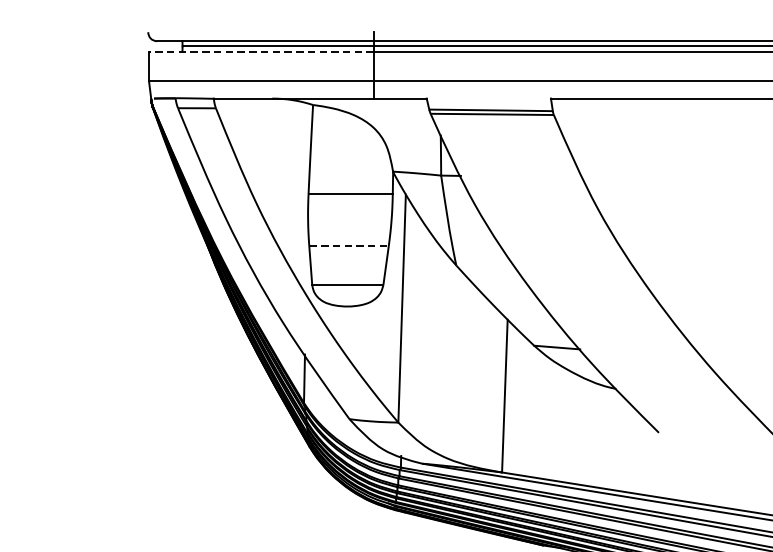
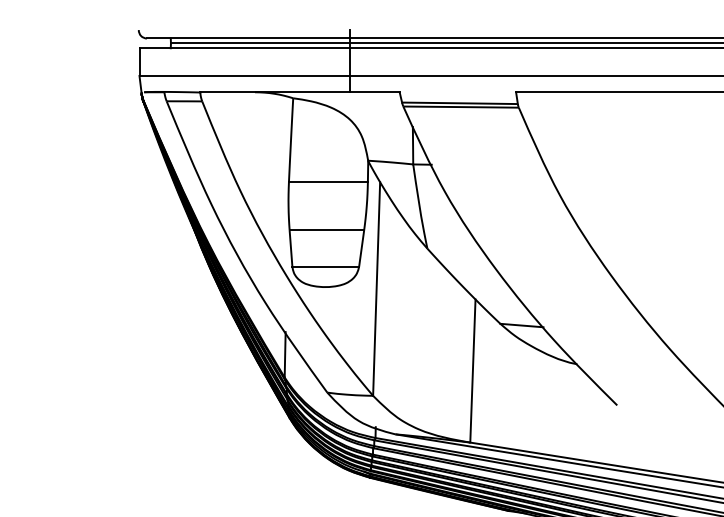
line: (261, 51) -> (244, 48), dashed -> solid
line: (349, 246) -> (327, 230), dashed -> solid

